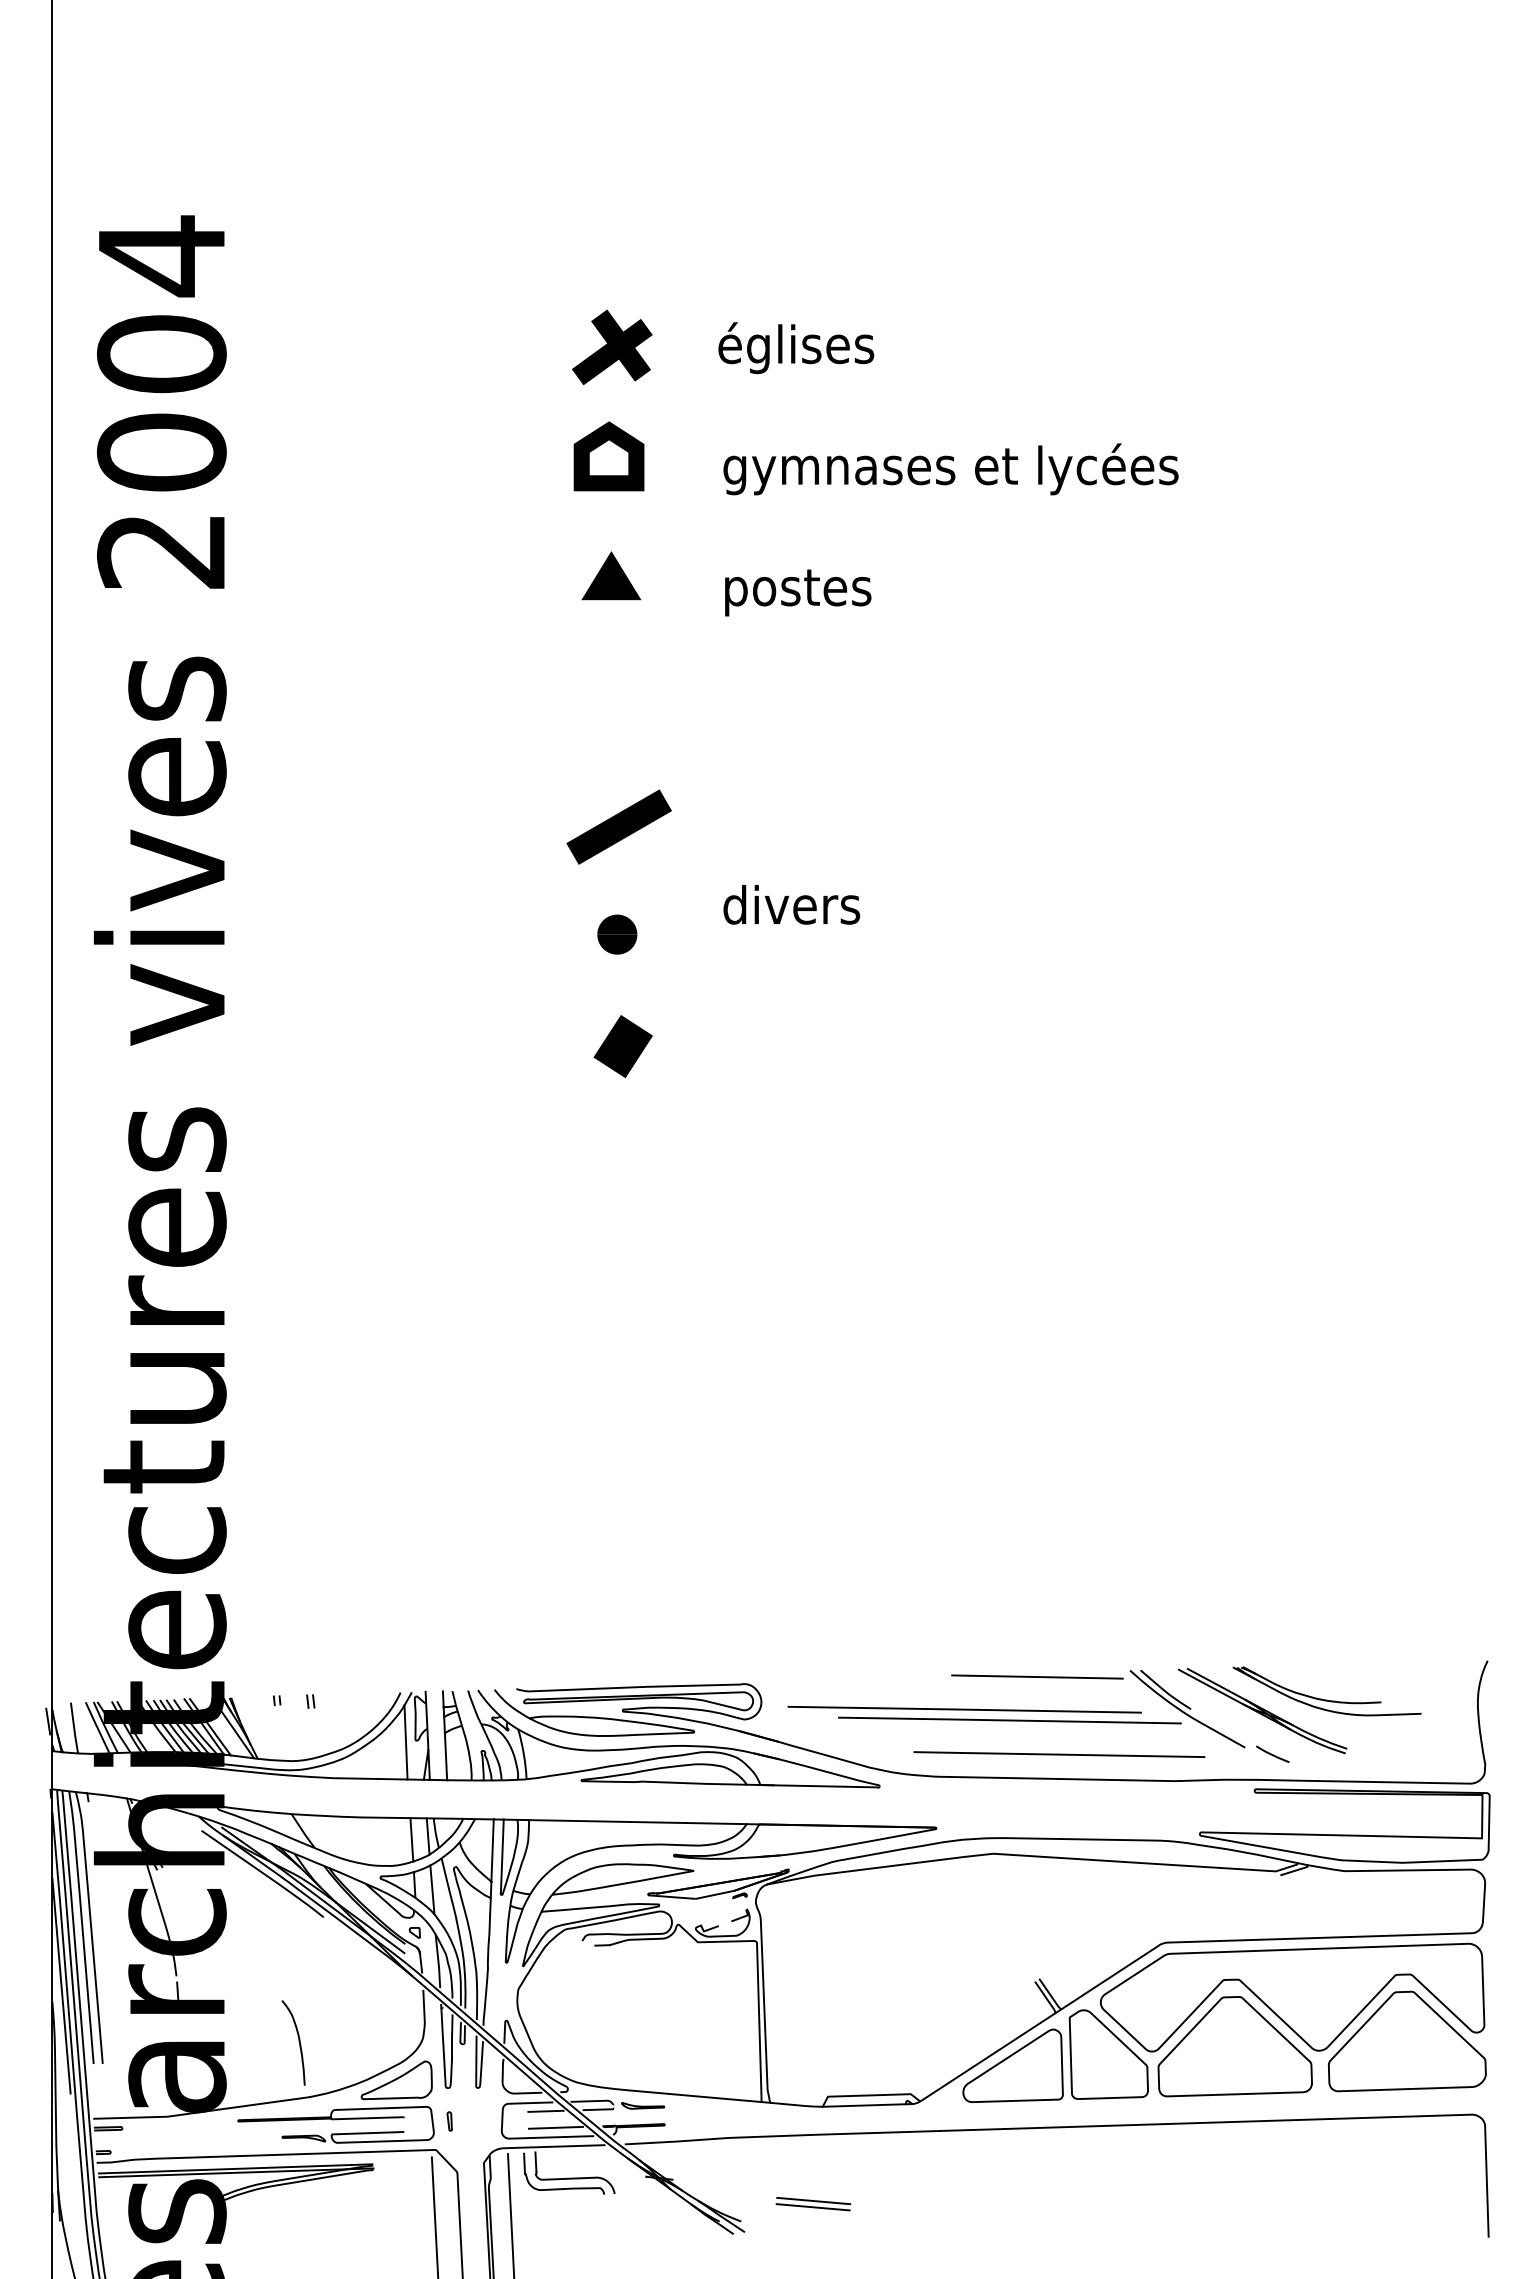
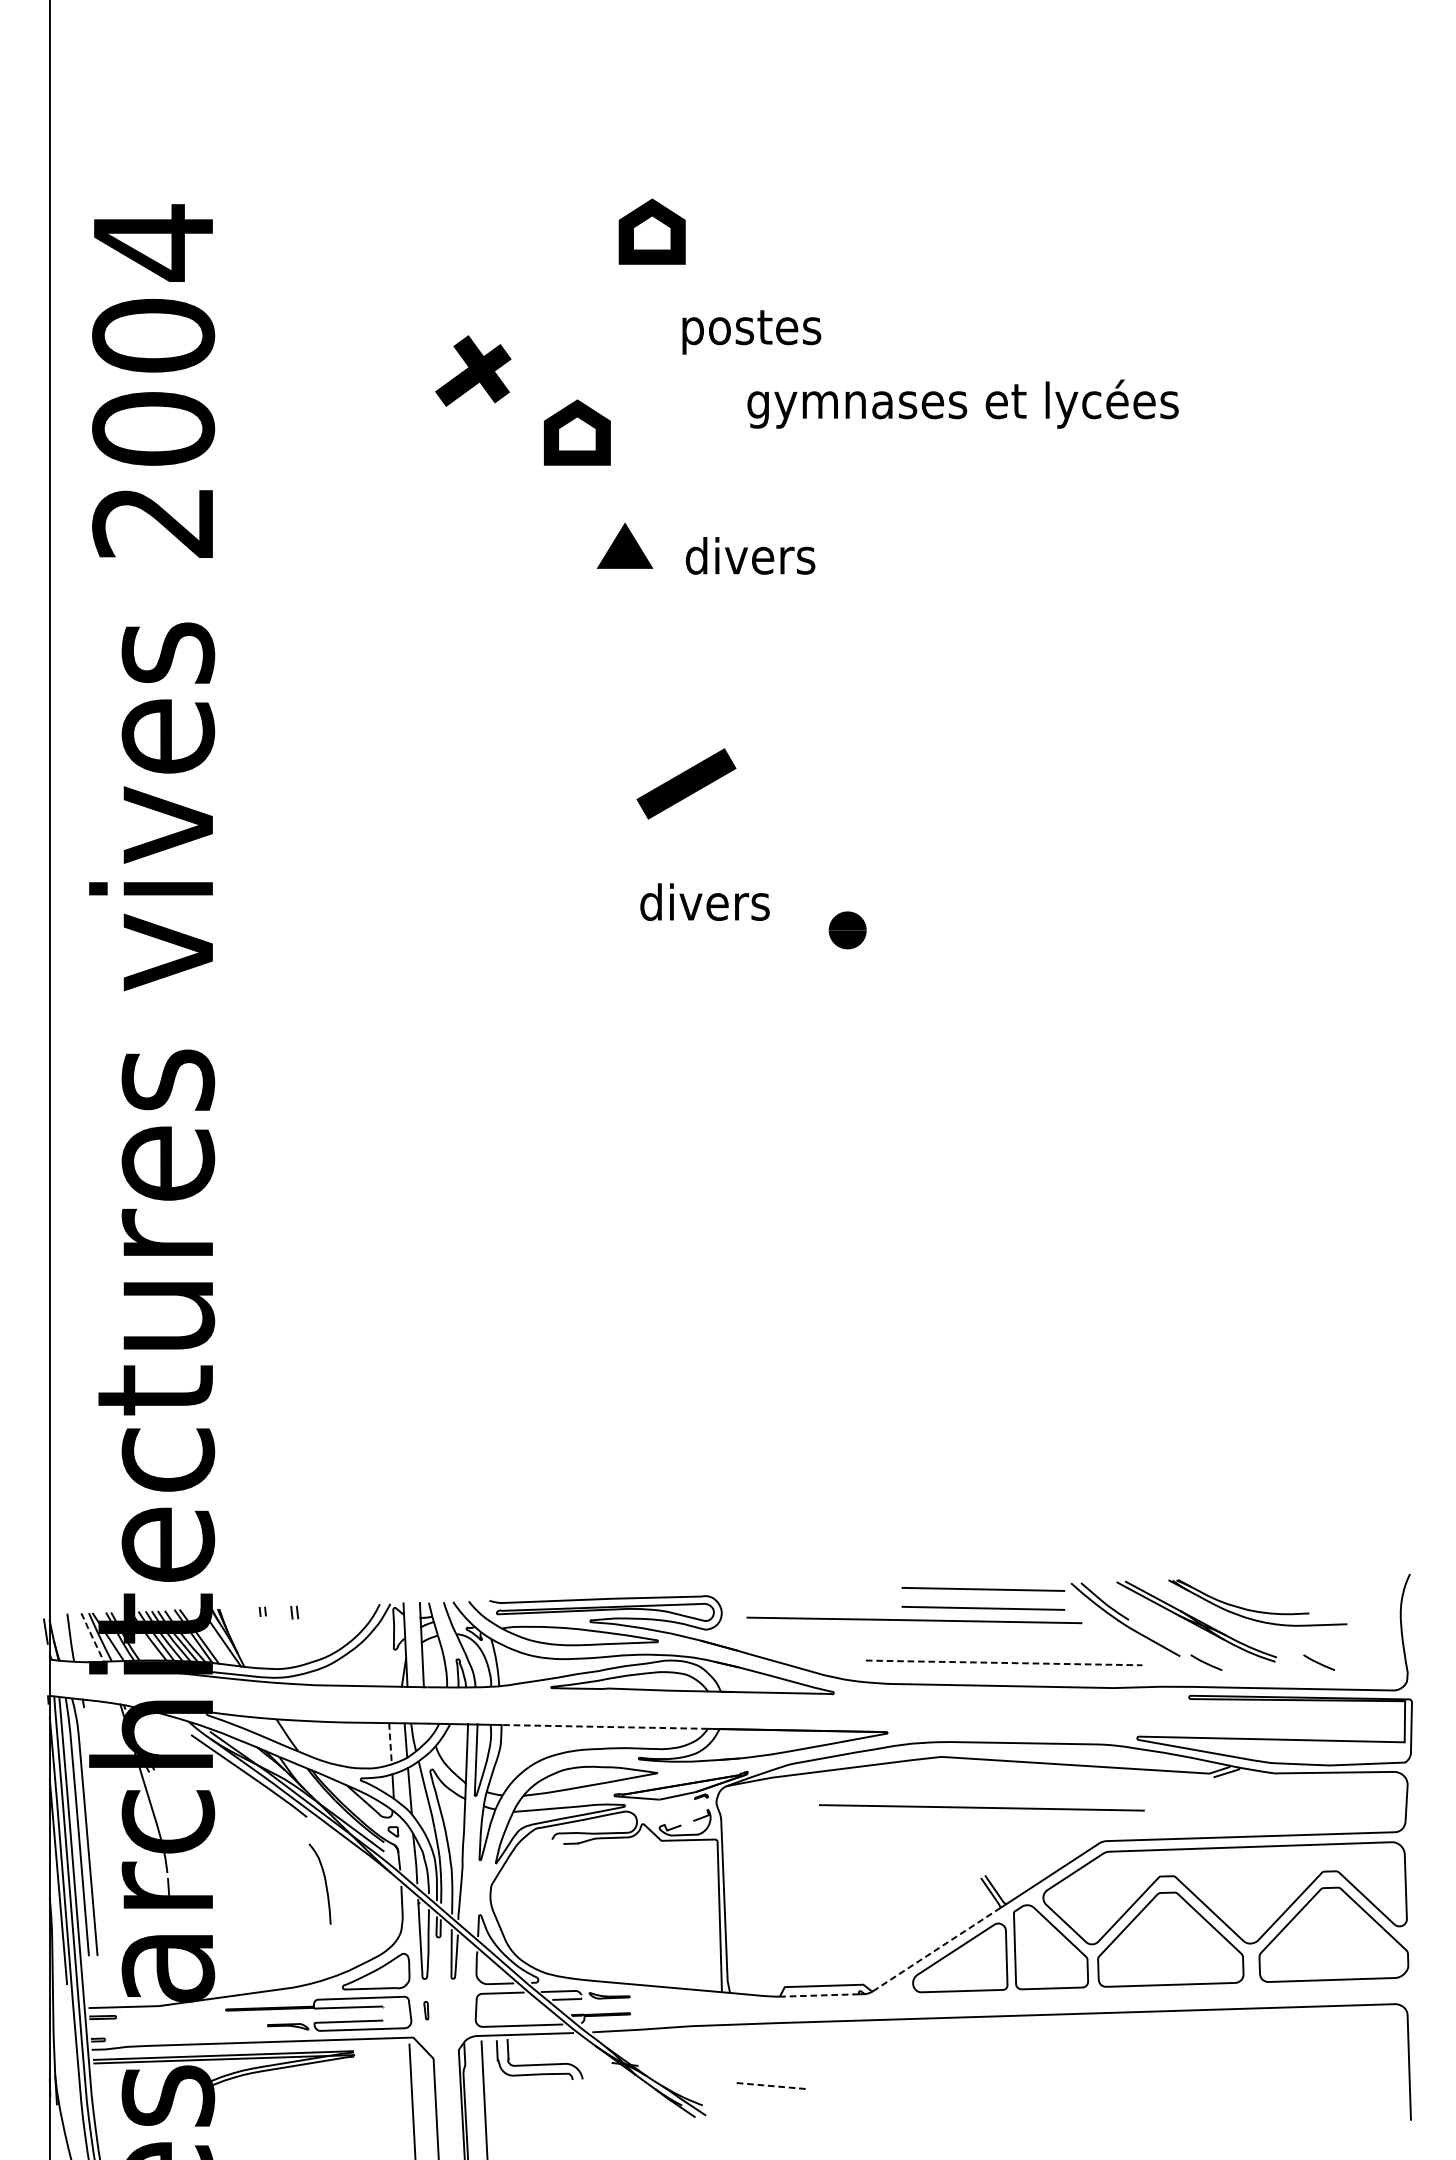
part: (687, 244) -> (651, 231), added
part: (612, 347) -> (473, 371), moved
text: (796, 348) -> (755, 330), églises -> postes
text: (950, 469) -> (962, 404), moved
line: (611, 575) -> (625, 545), moved
text: (797, 591) -> (755, 560), postes -> divers
line: (618, 826) -> (685, 783), moved
text: (791, 904) -> (704, 901), moved
part: (617, 934) -> (847, 930), moved
fill: (623, 1046) -> (591, 991), removed
line: (1037, 1696) -> (983, 1607), added
line: (1009, 1720) -> (981, 1807), moved
line: (97, 1728) -> (92, 1638), solid -> dashed
line: (405, 1742) -> (384, 1651), removed
line: (1390, 1753) -> (1317, 1661), added
line: (1058, 1754) -> (1003, 1662), solid -> dashed
line: (637, 1822) -> (604, 1727), solid -> dashed
line: (411, 1839) -> (390, 1743), solid -> dashed
curve: (298, 2041) -> (324, 1882), moved
line: (988, 2057) -> (936, 1949), solid -> dashed
line: (864, 2105) -> (819, 1995), solid -> dashed
line: (545, 2110) -> (517, 2000), removed
line: (555, 2127) -> (526, 2016), removed
line: (813, 2201) -> (771, 2086), solid -> dashed
line: (812, 2207) -> (770, 2092), removed

